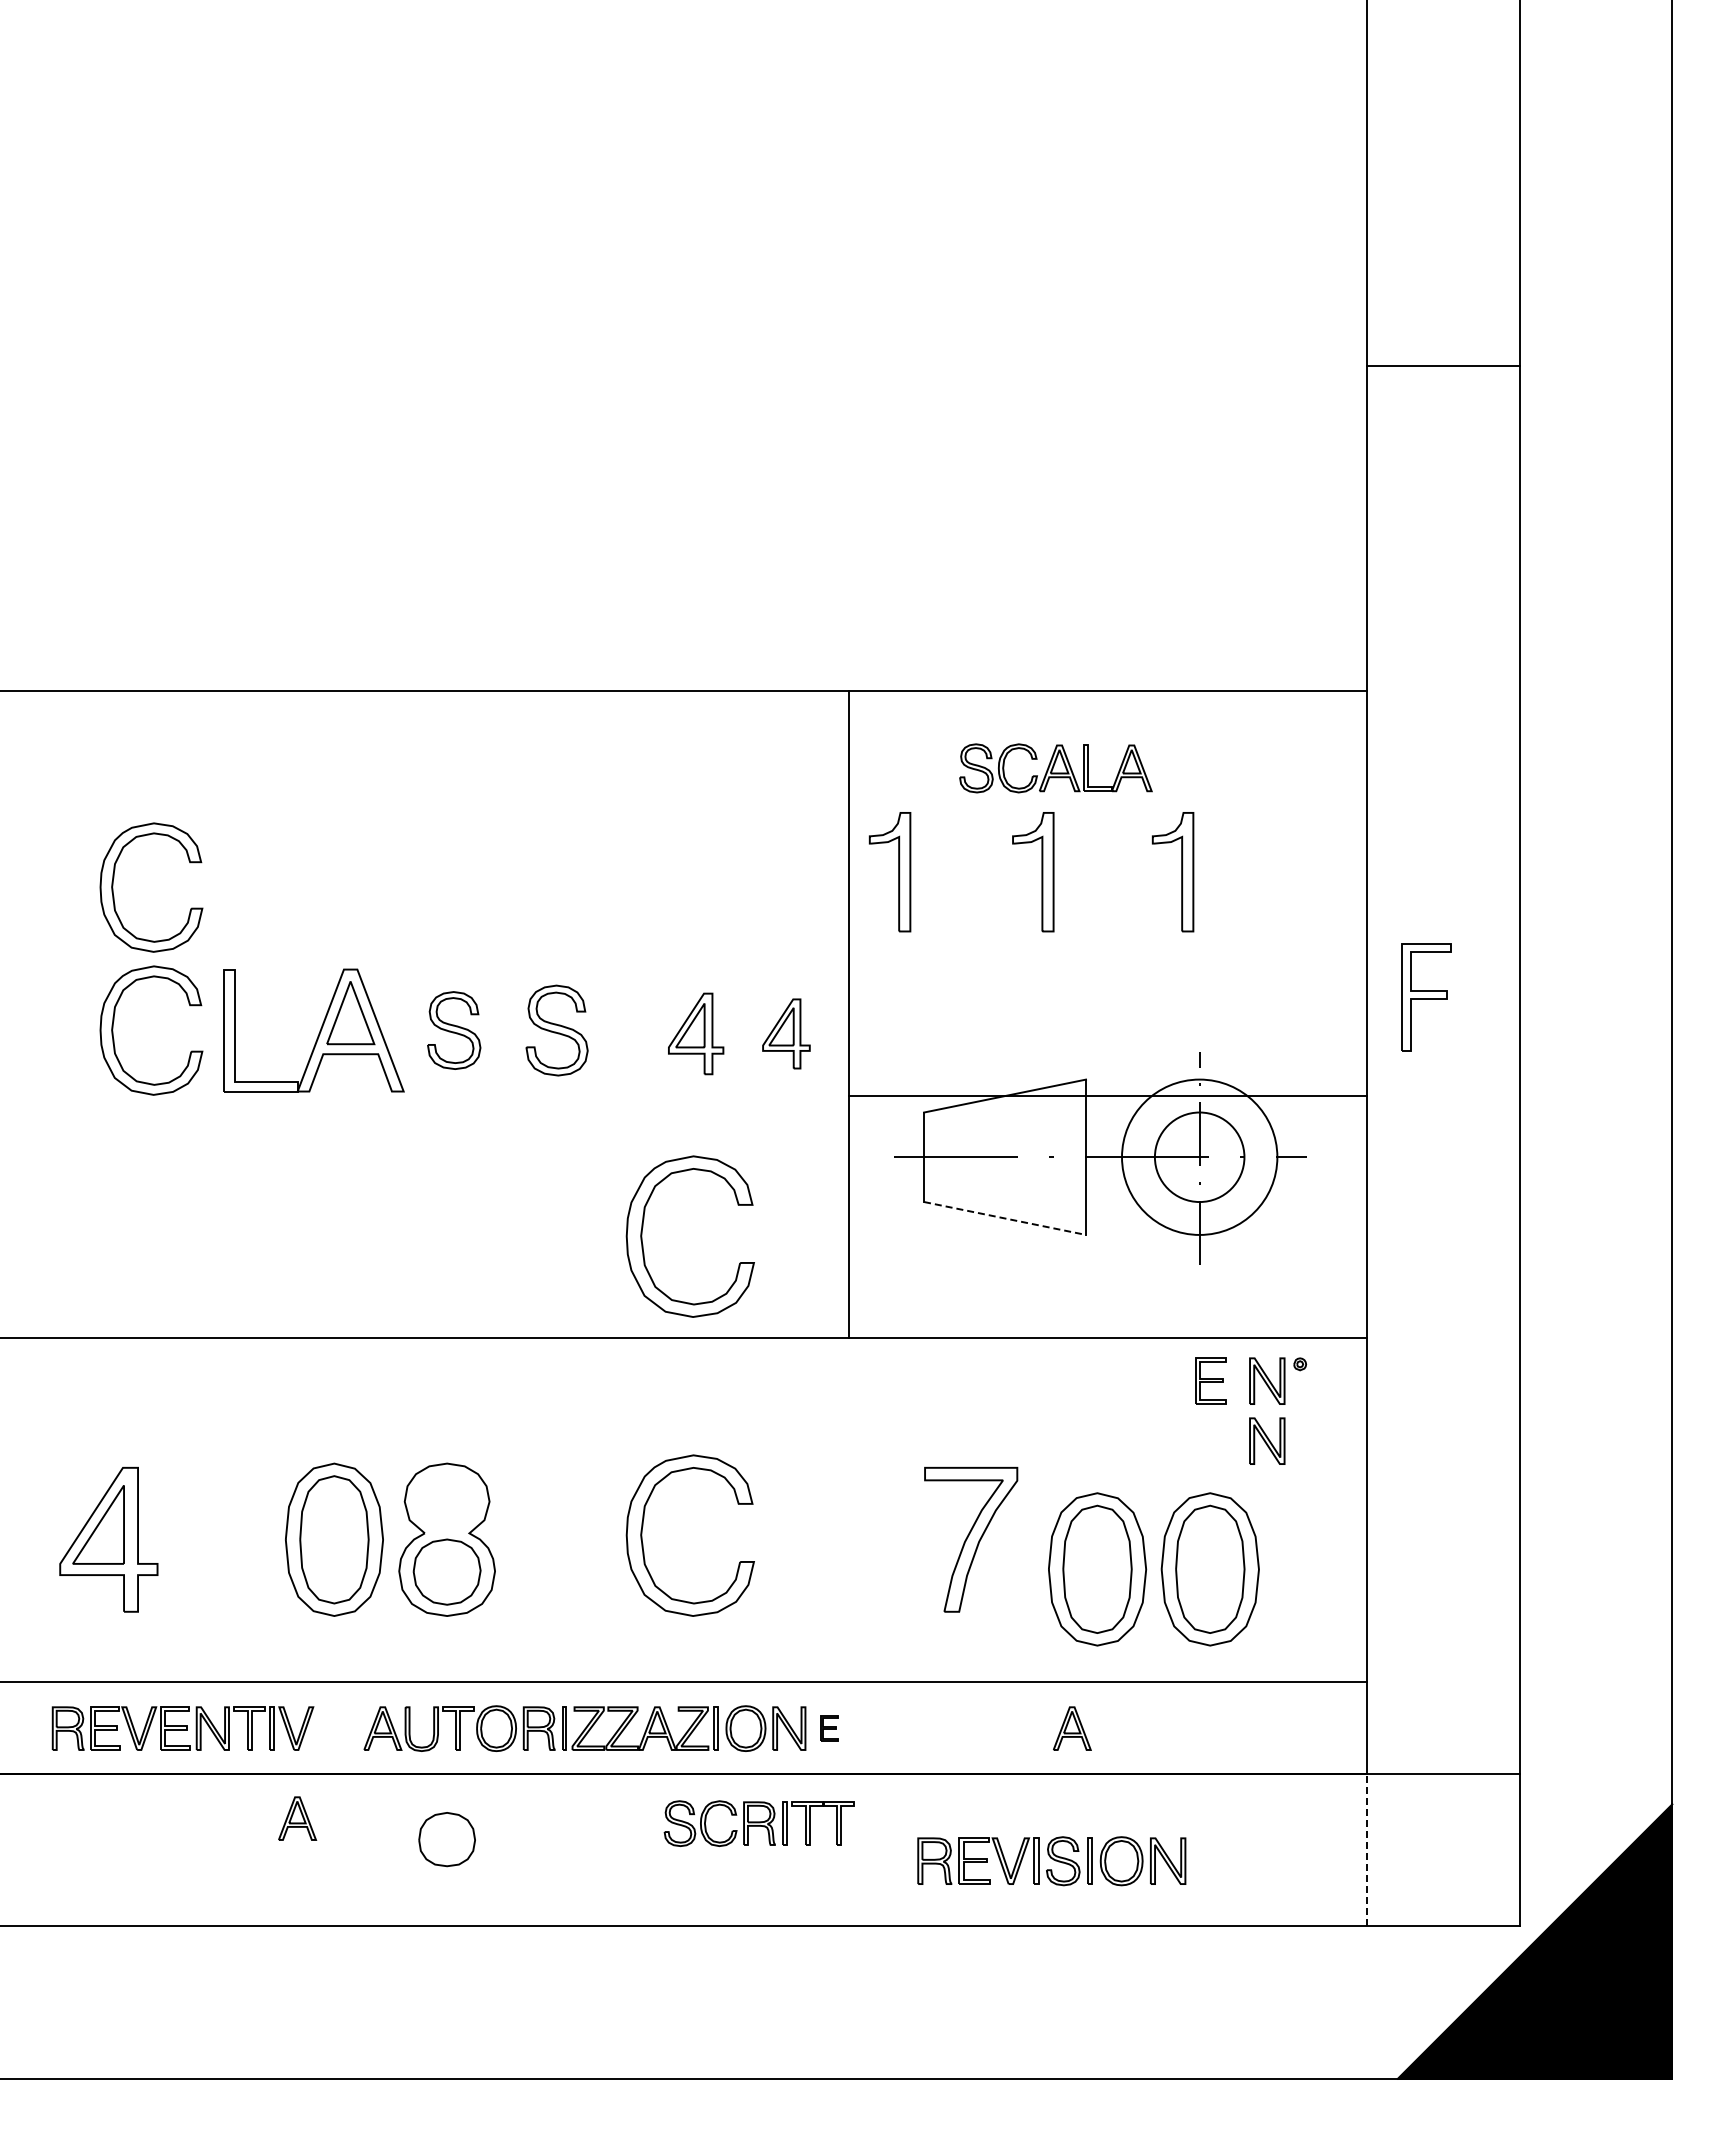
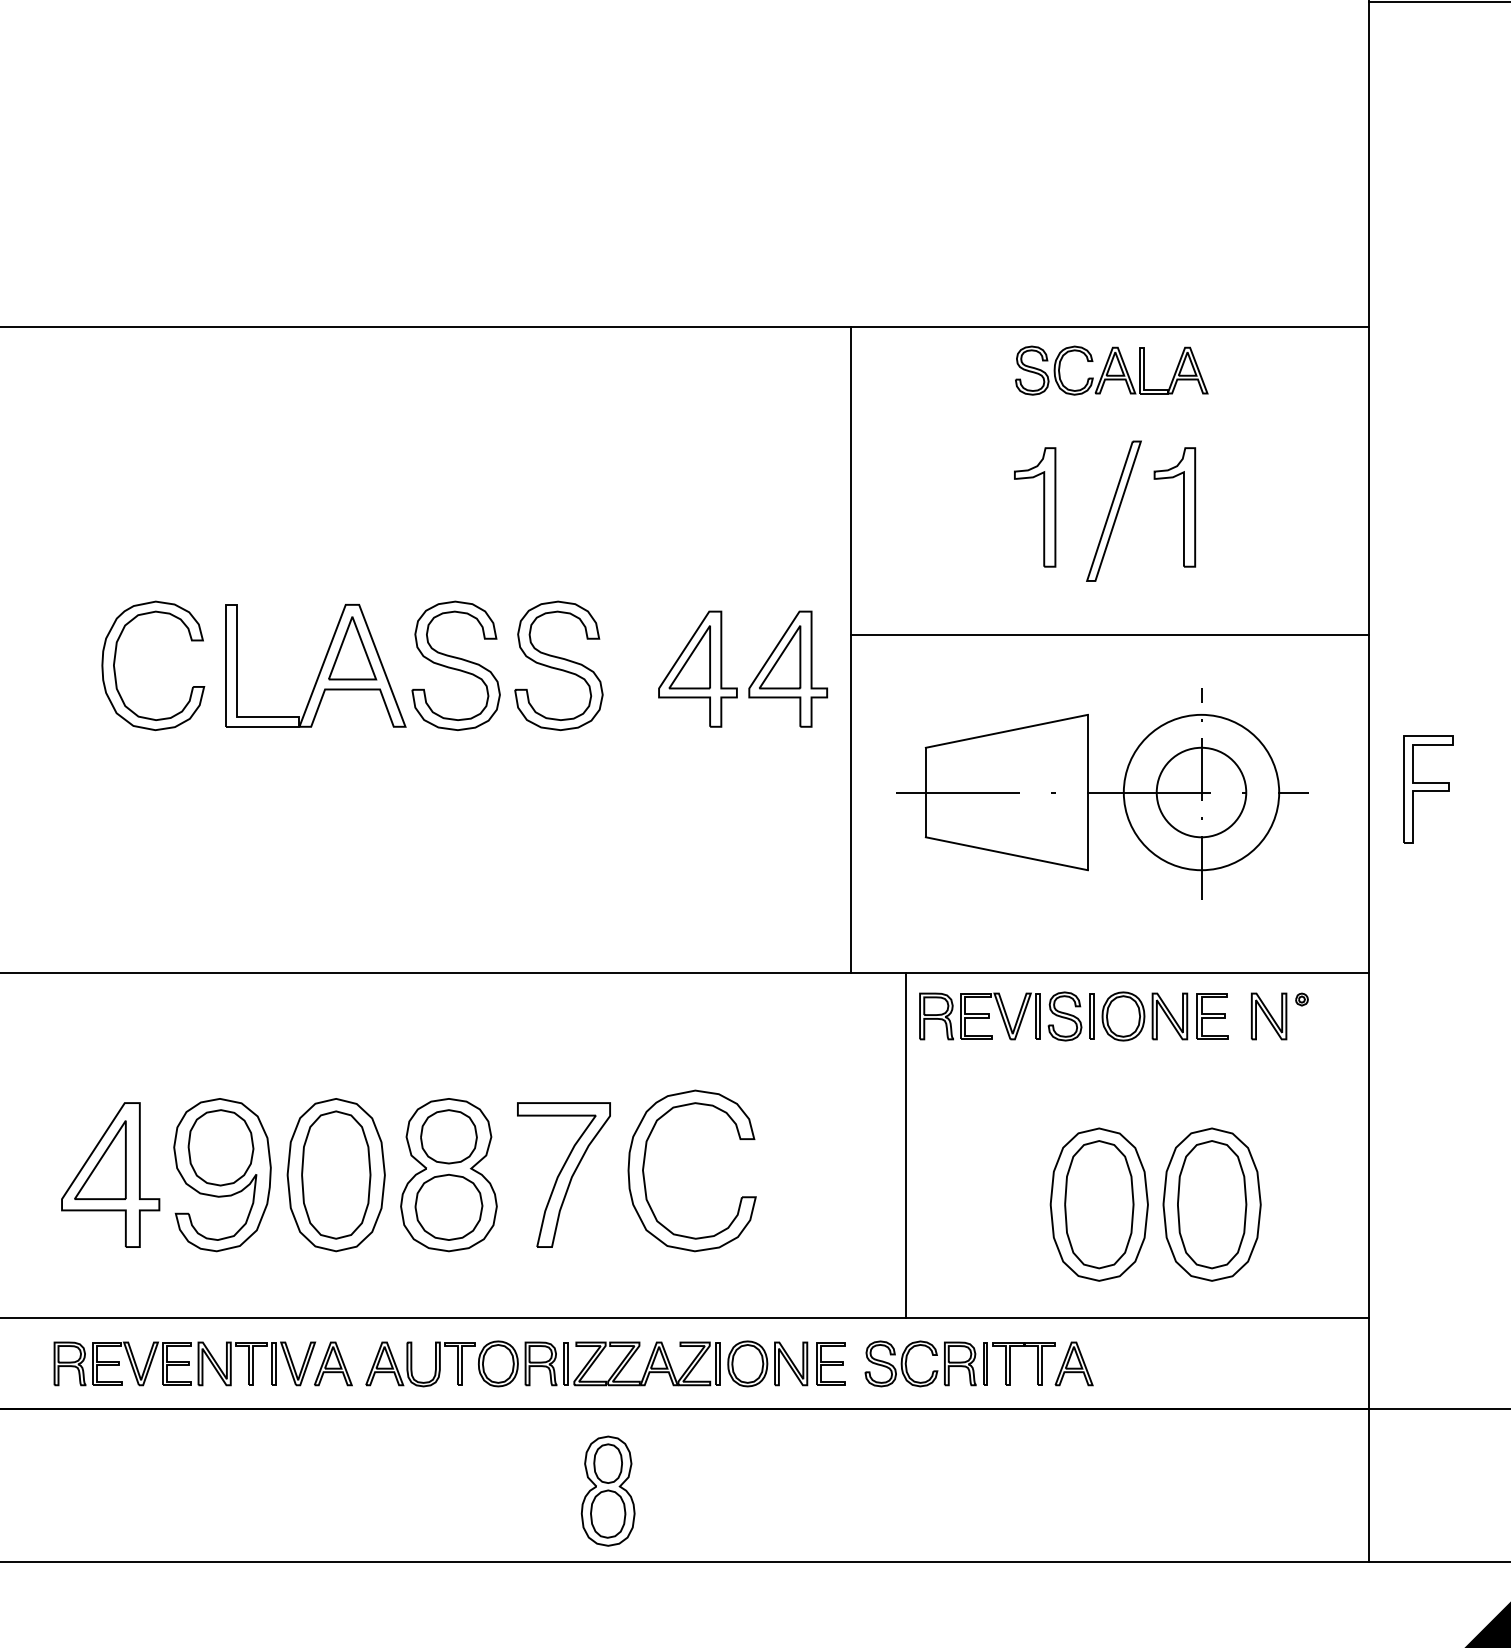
part: (1055, 768) -> (1111, 370), moved
part: (898, 872) -> (900, 507), removed
part: (1112, 875) -> (1114, 510), added
part: (113, 886) -> (115, 521), removed
part: (1426, 997) -> (1428, 789), moved
part: (453, 1030) -> (455, 665), size x1.67
part: (556, 1030) -> (558, 665), size x1.43
part: (695, 1033) -> (697, 668), size x1.43
part: (786, 1033) -> (788, 668), size x1.67
line: (1108, 1095) -> (1110, 634), moved
line: (1005, 1218) -> (1007, 853), dashed -> solid
part: (643, 1244) -> (645, 879), removed
part: (1267, 1440) -> (1269, 1075), removed
line: (904, 1509) -> (906, 1144), added
part: (220, 1539) -> (222, 1174), added
part: (971, 1539) -> (564, 1174), moved
part: (829, 1728) -> (831, 1363), size x1.67
part: (297, 1818) -> (333, 1363), moved
part: (758, 1823) -> (959, 1363), moved
part: (446, 1839) -> (448, 1136), moved
line: (1367, 1849) -> (1369, 1484), dashed -> solid
part: (606, 1855) -> (608, 1490), added
part: (1051, 1861) -> (1053, 1016), moved

